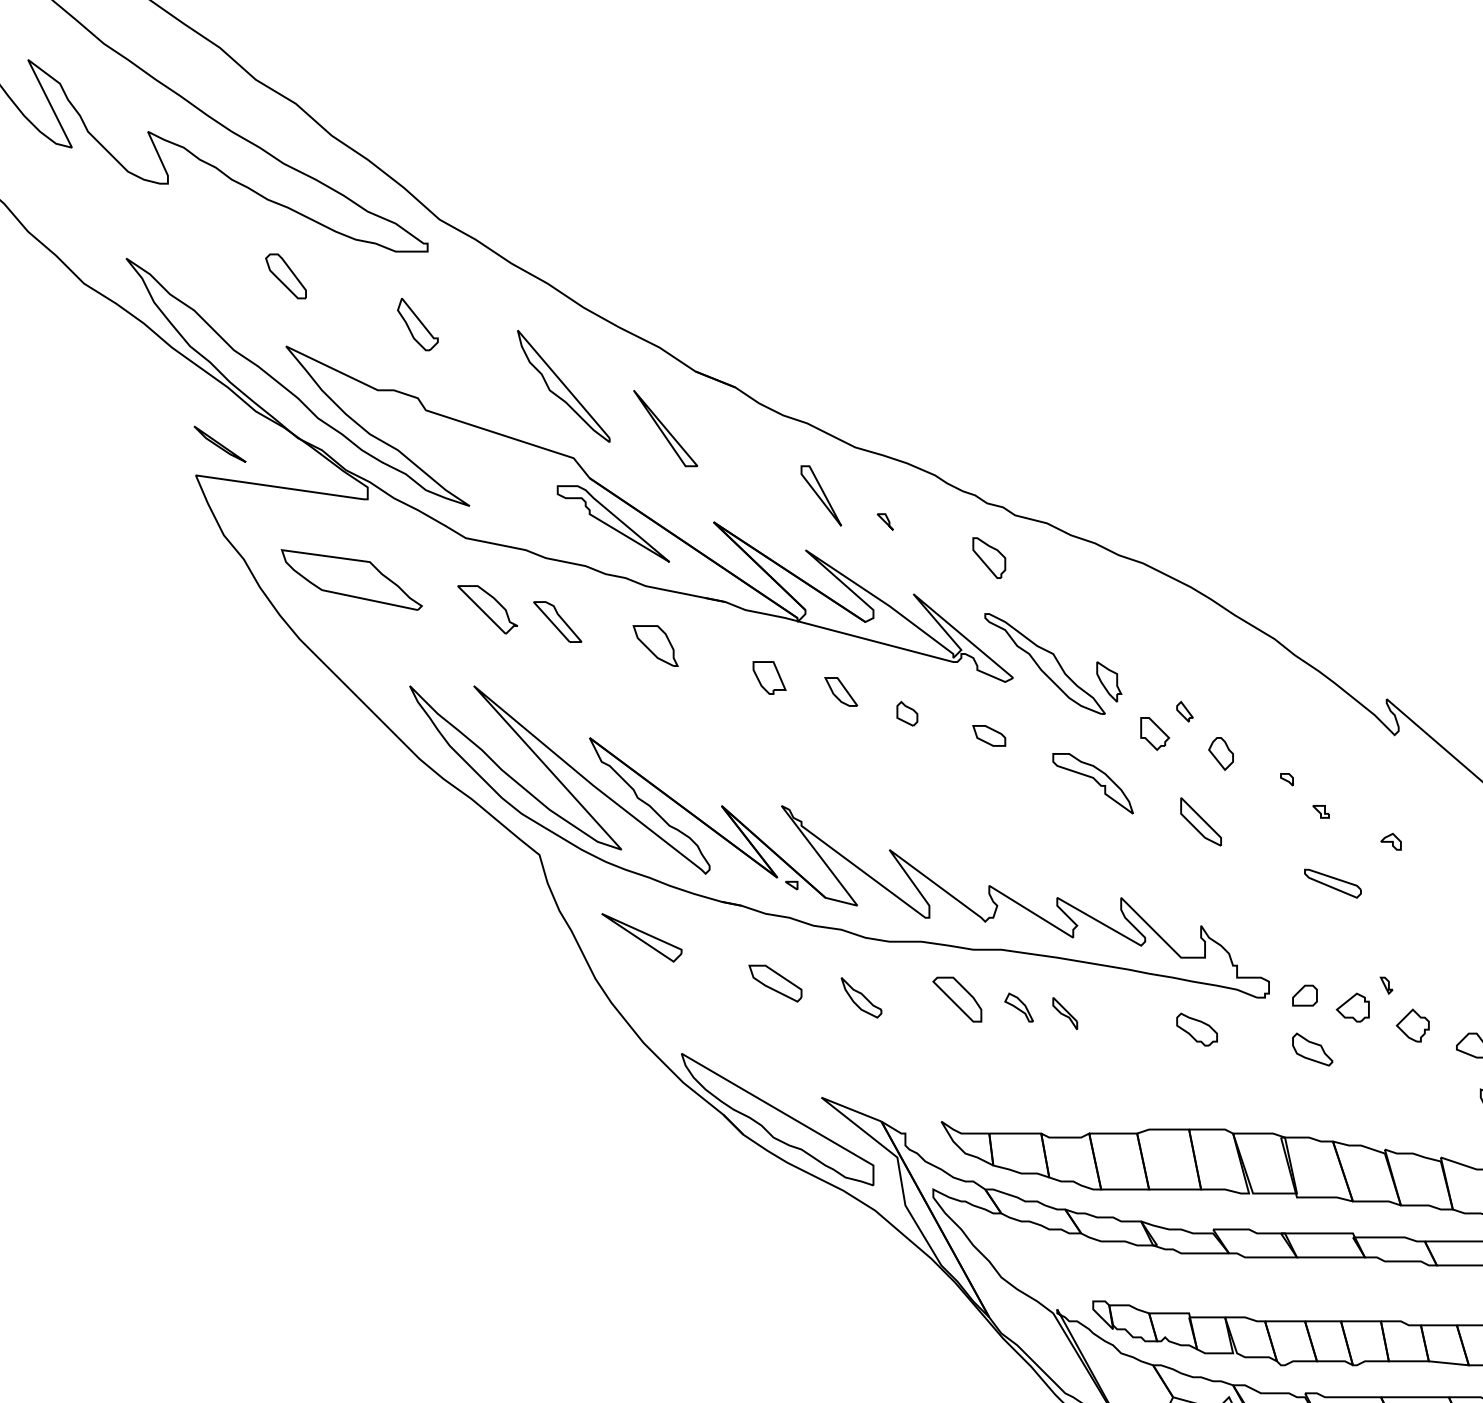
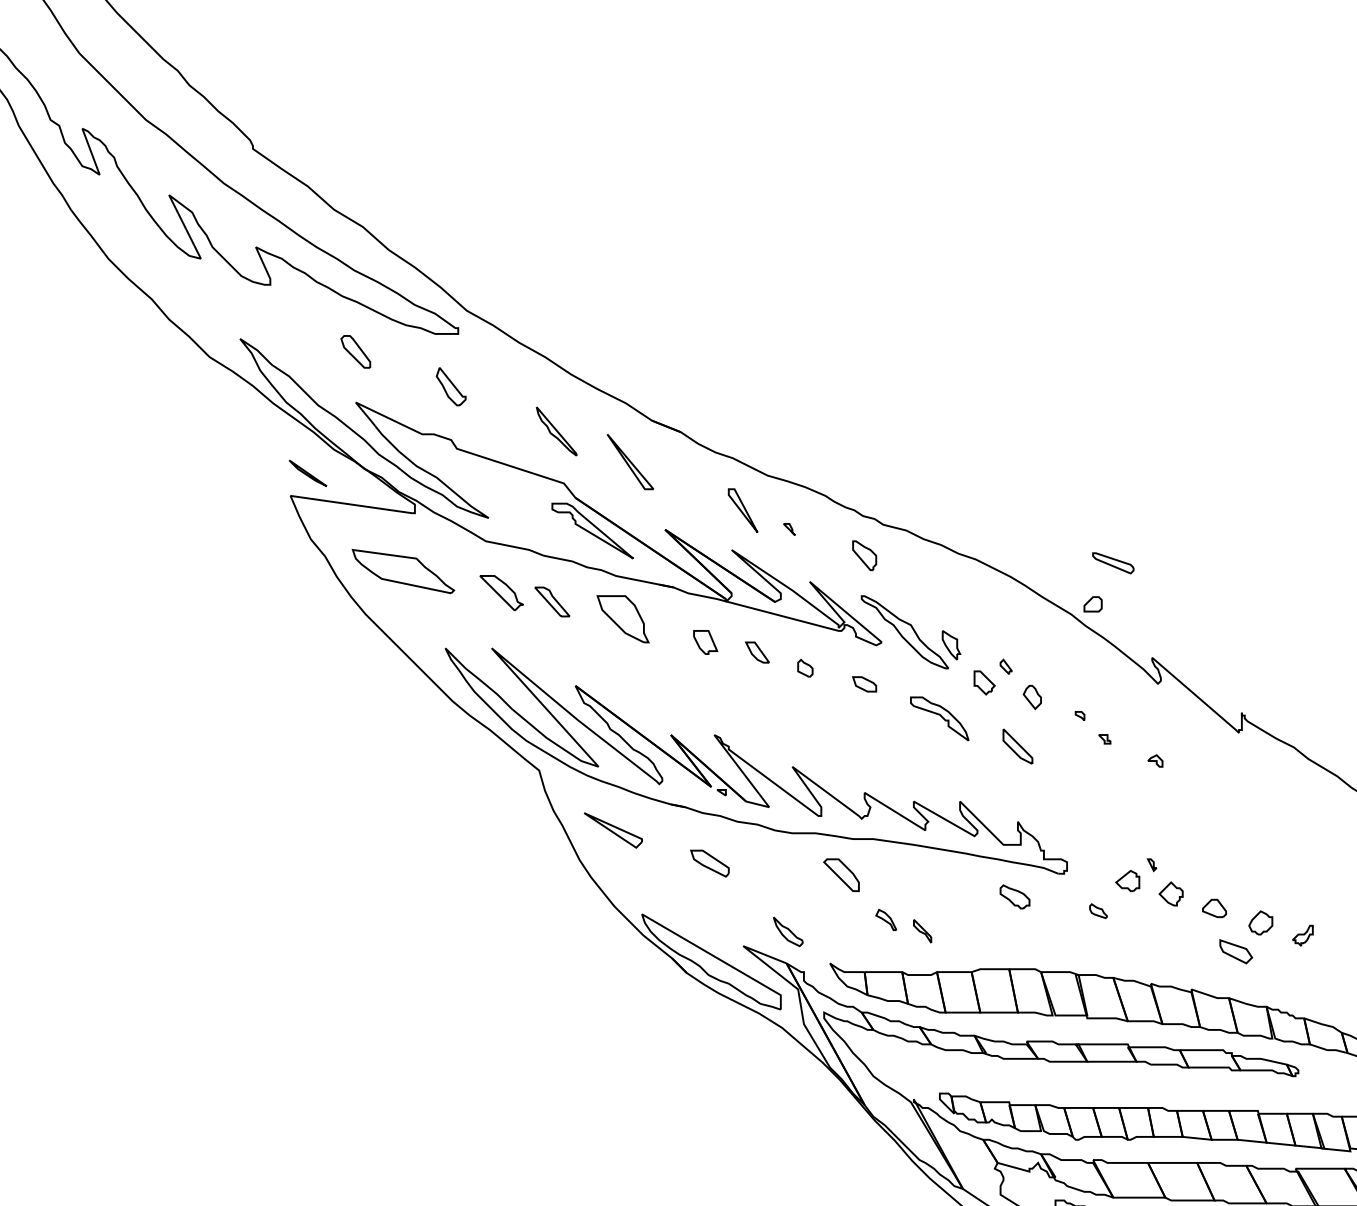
part: (563, 386) -> (556, 431), size x0.6
part: (656, 646) -> (623, 619), size x1.6
part: (1333, 883) -> (1113, 563), moved
part: (1304, 995) -> (1092, 604), moved
part: (861, 997) -> (788, 931), moved
part: (1019, 1006) -> (886, 919), moved
part: (1065, 1013) -> (922, 931), moved
part: (1312, 1048) -> (1098, 910), size x0.6

